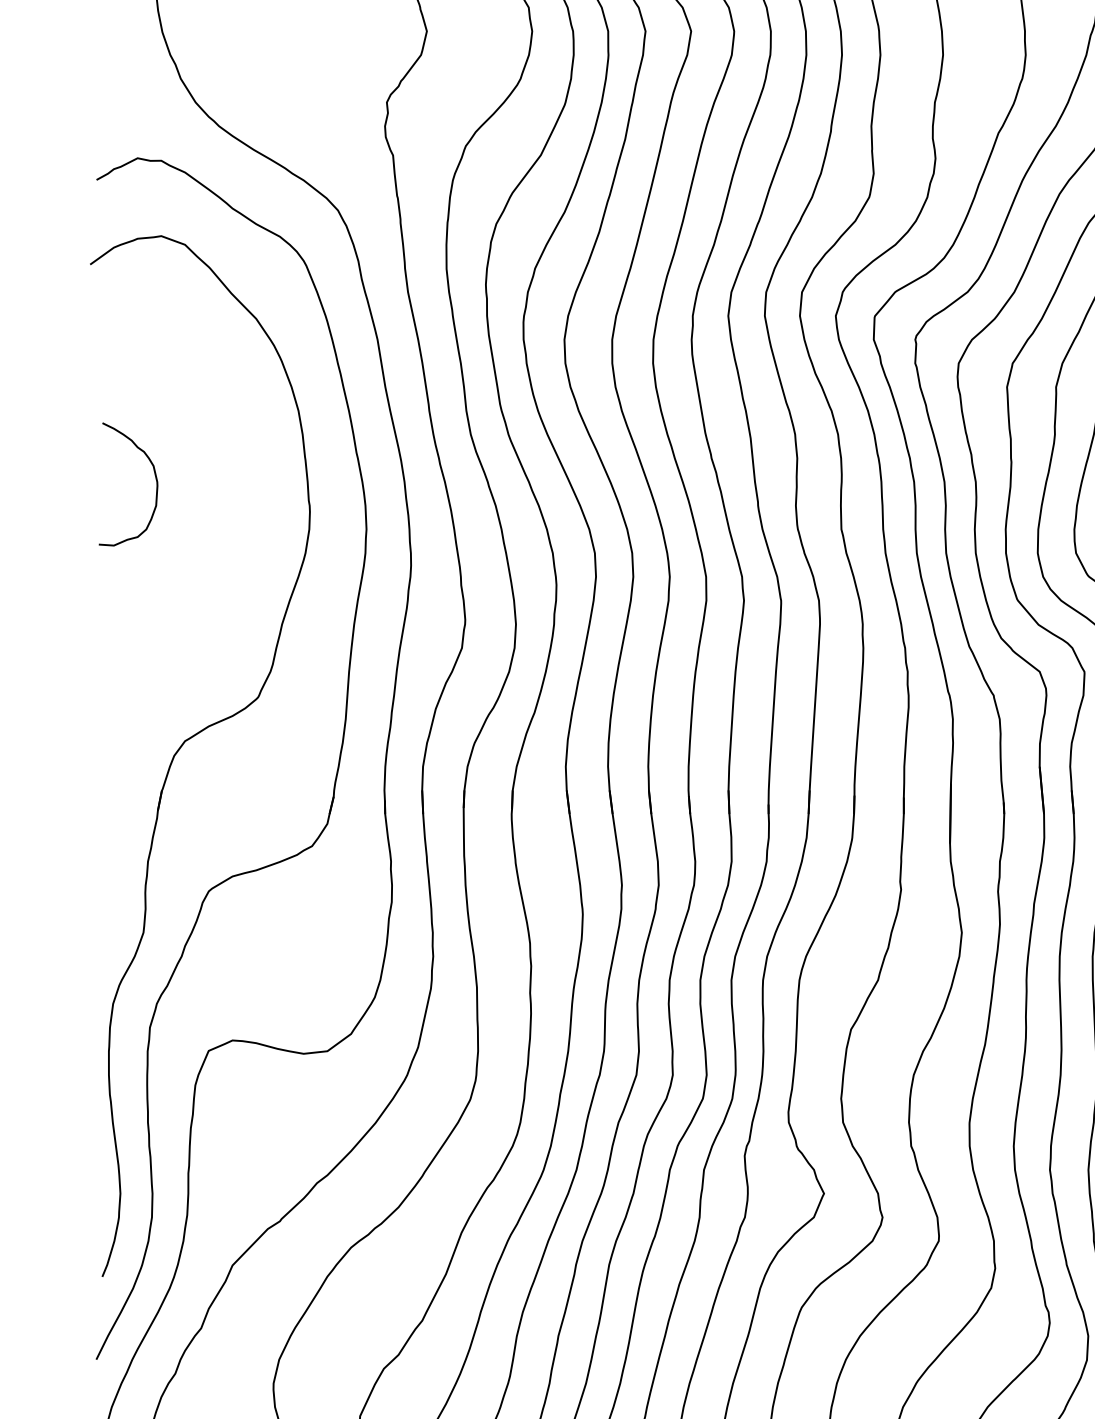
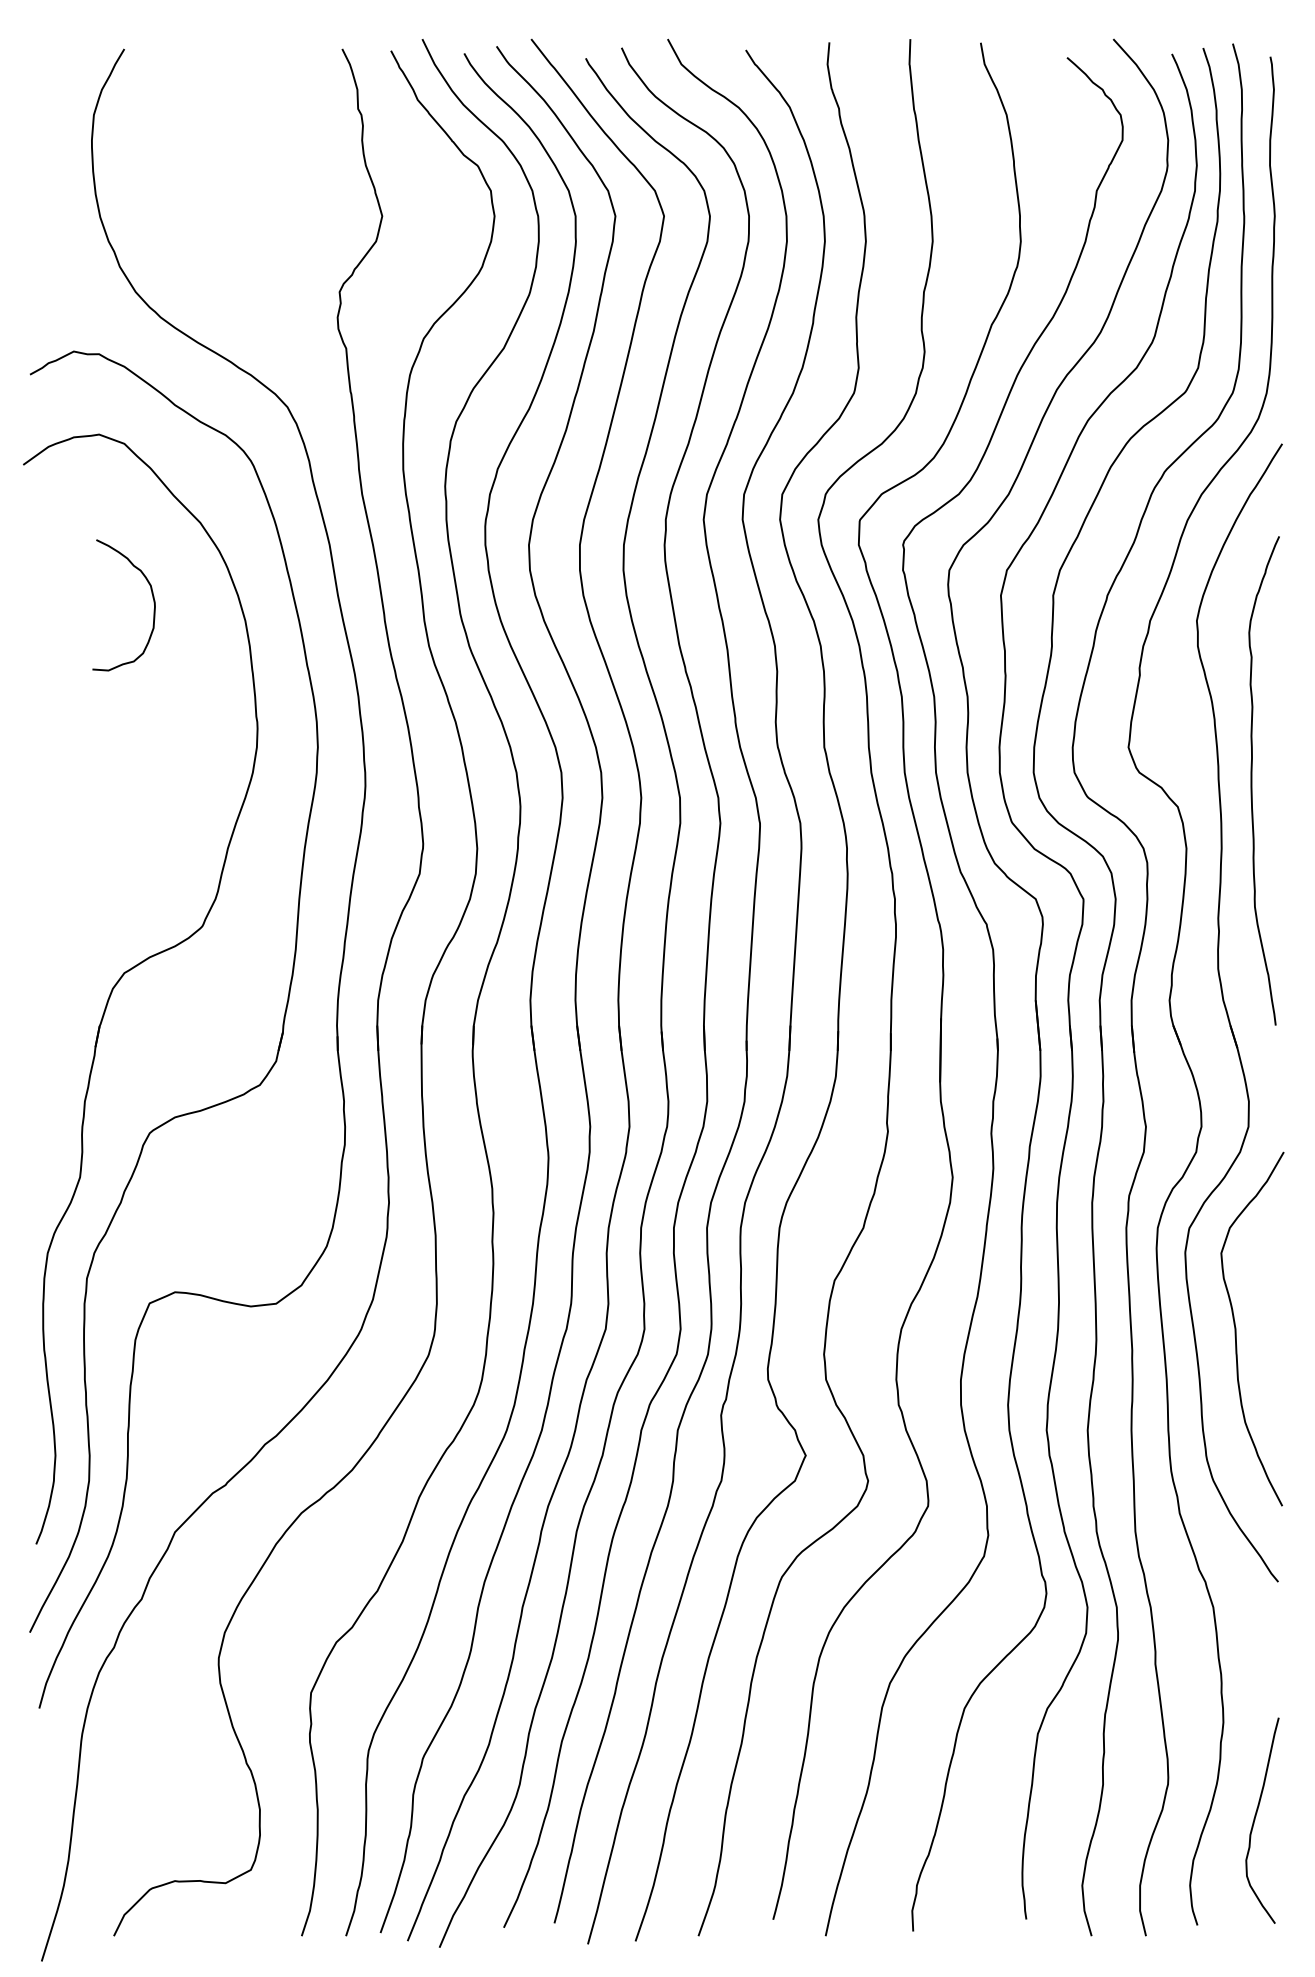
curve: (155, 478) -> (152, 598), moved

